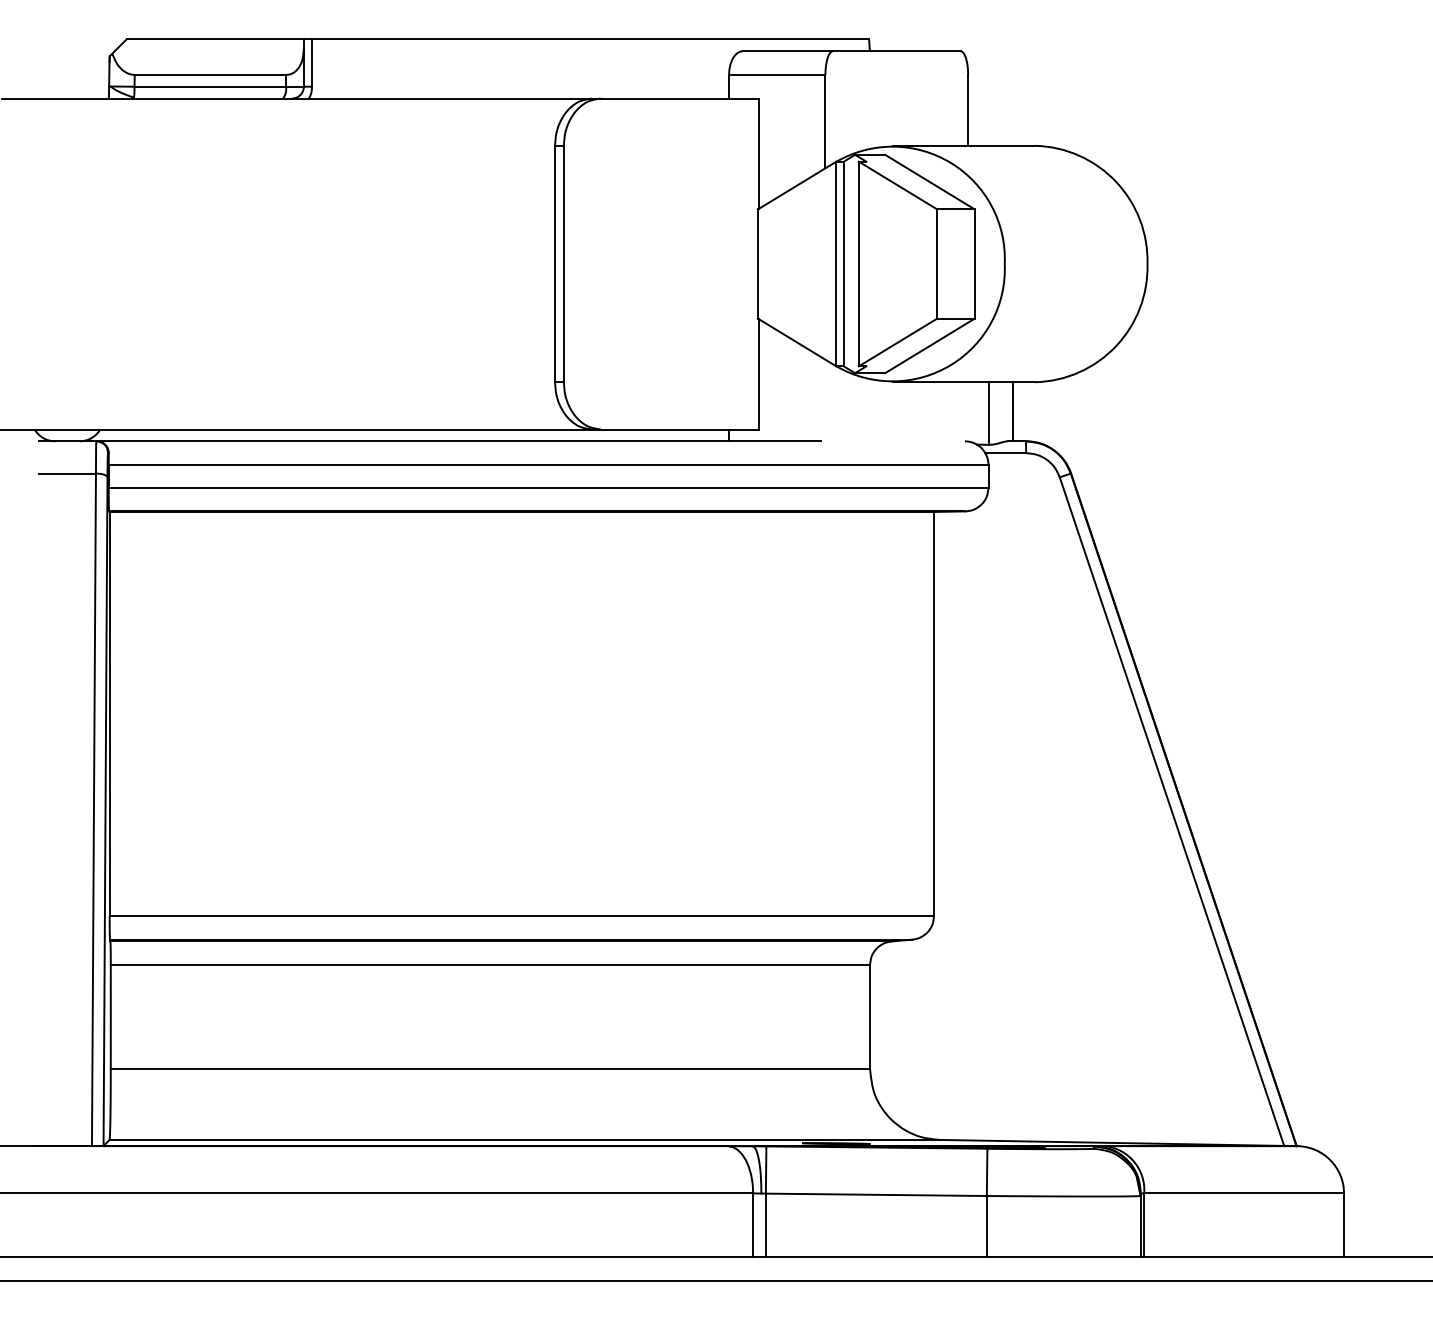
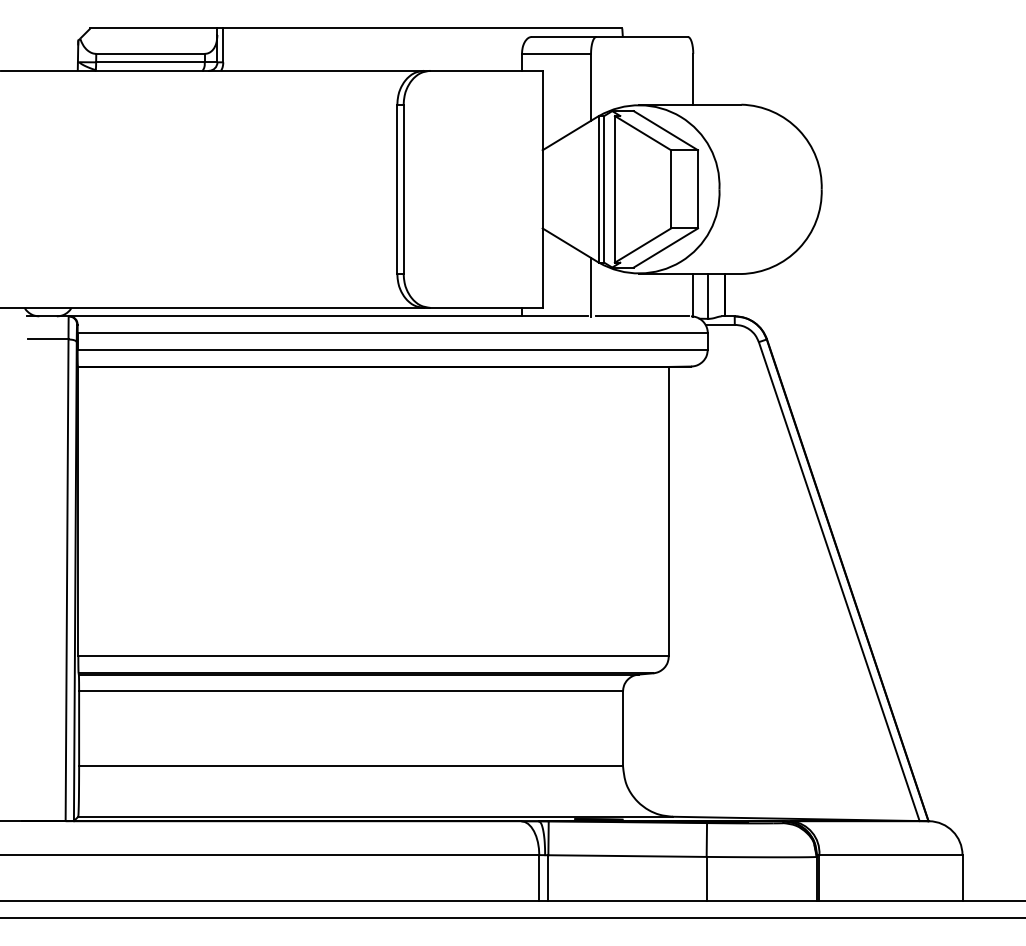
line: (825, 400) -> (591, 287), added
line: (968, 411) -> (693, 294), added
line: (896, 441) -> (641, 316), added

